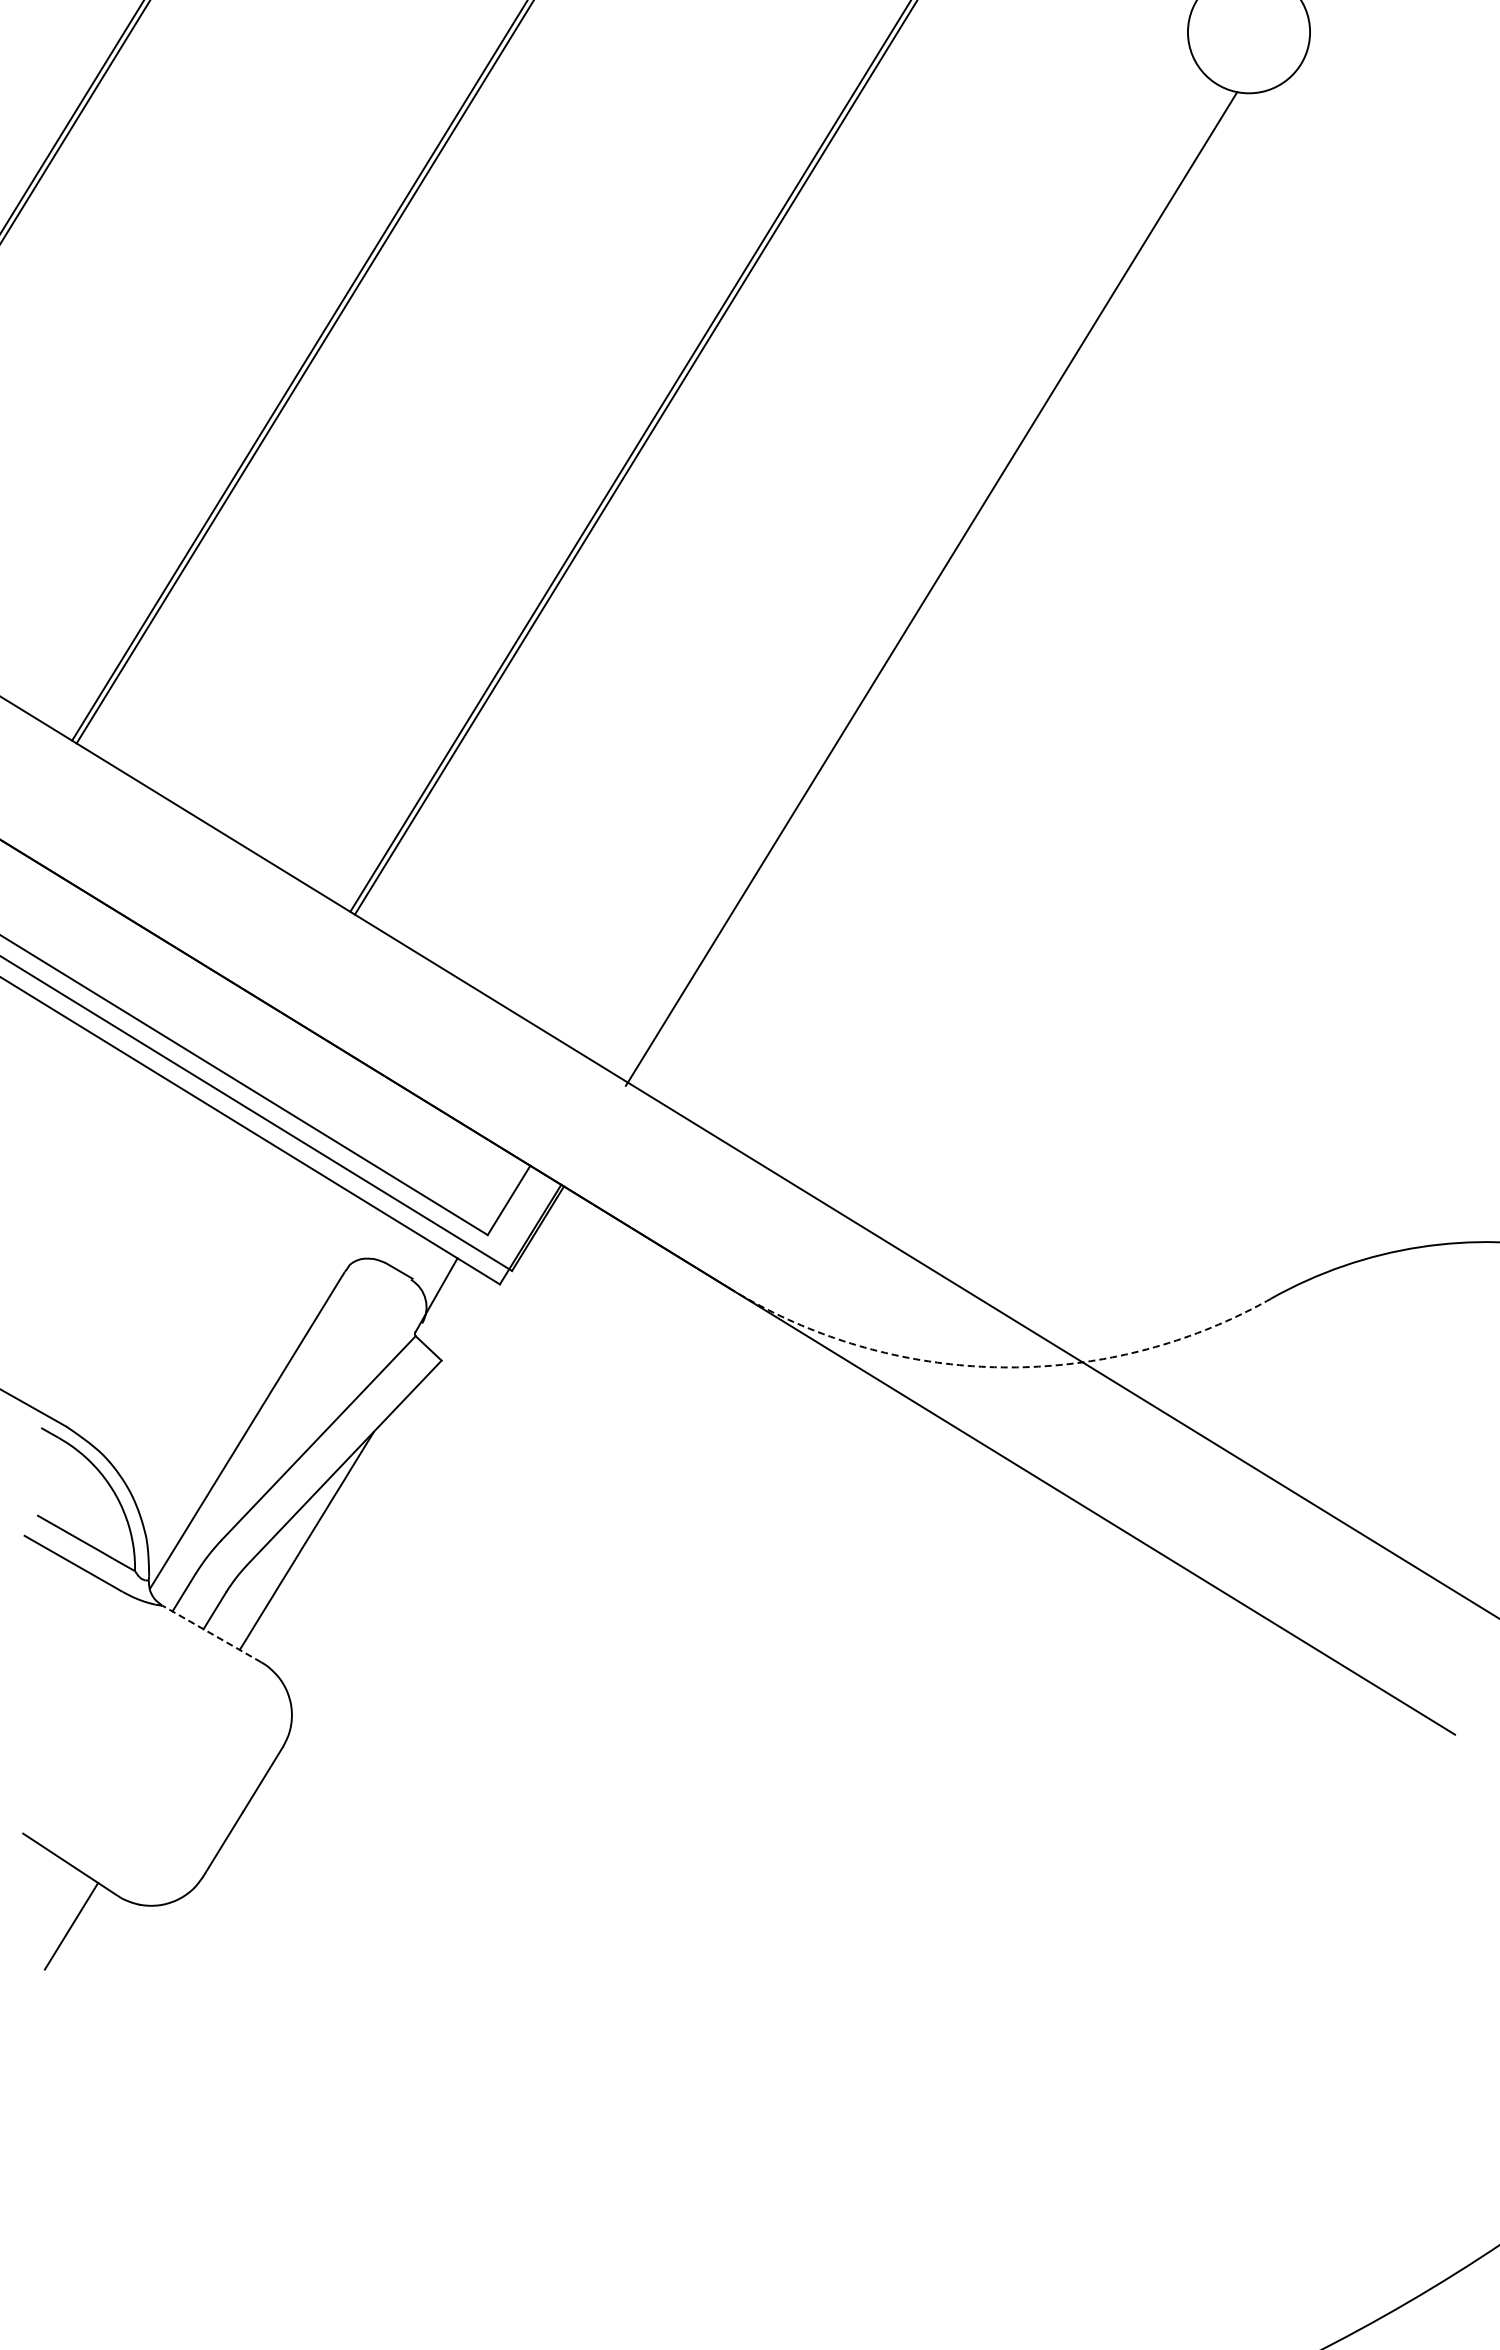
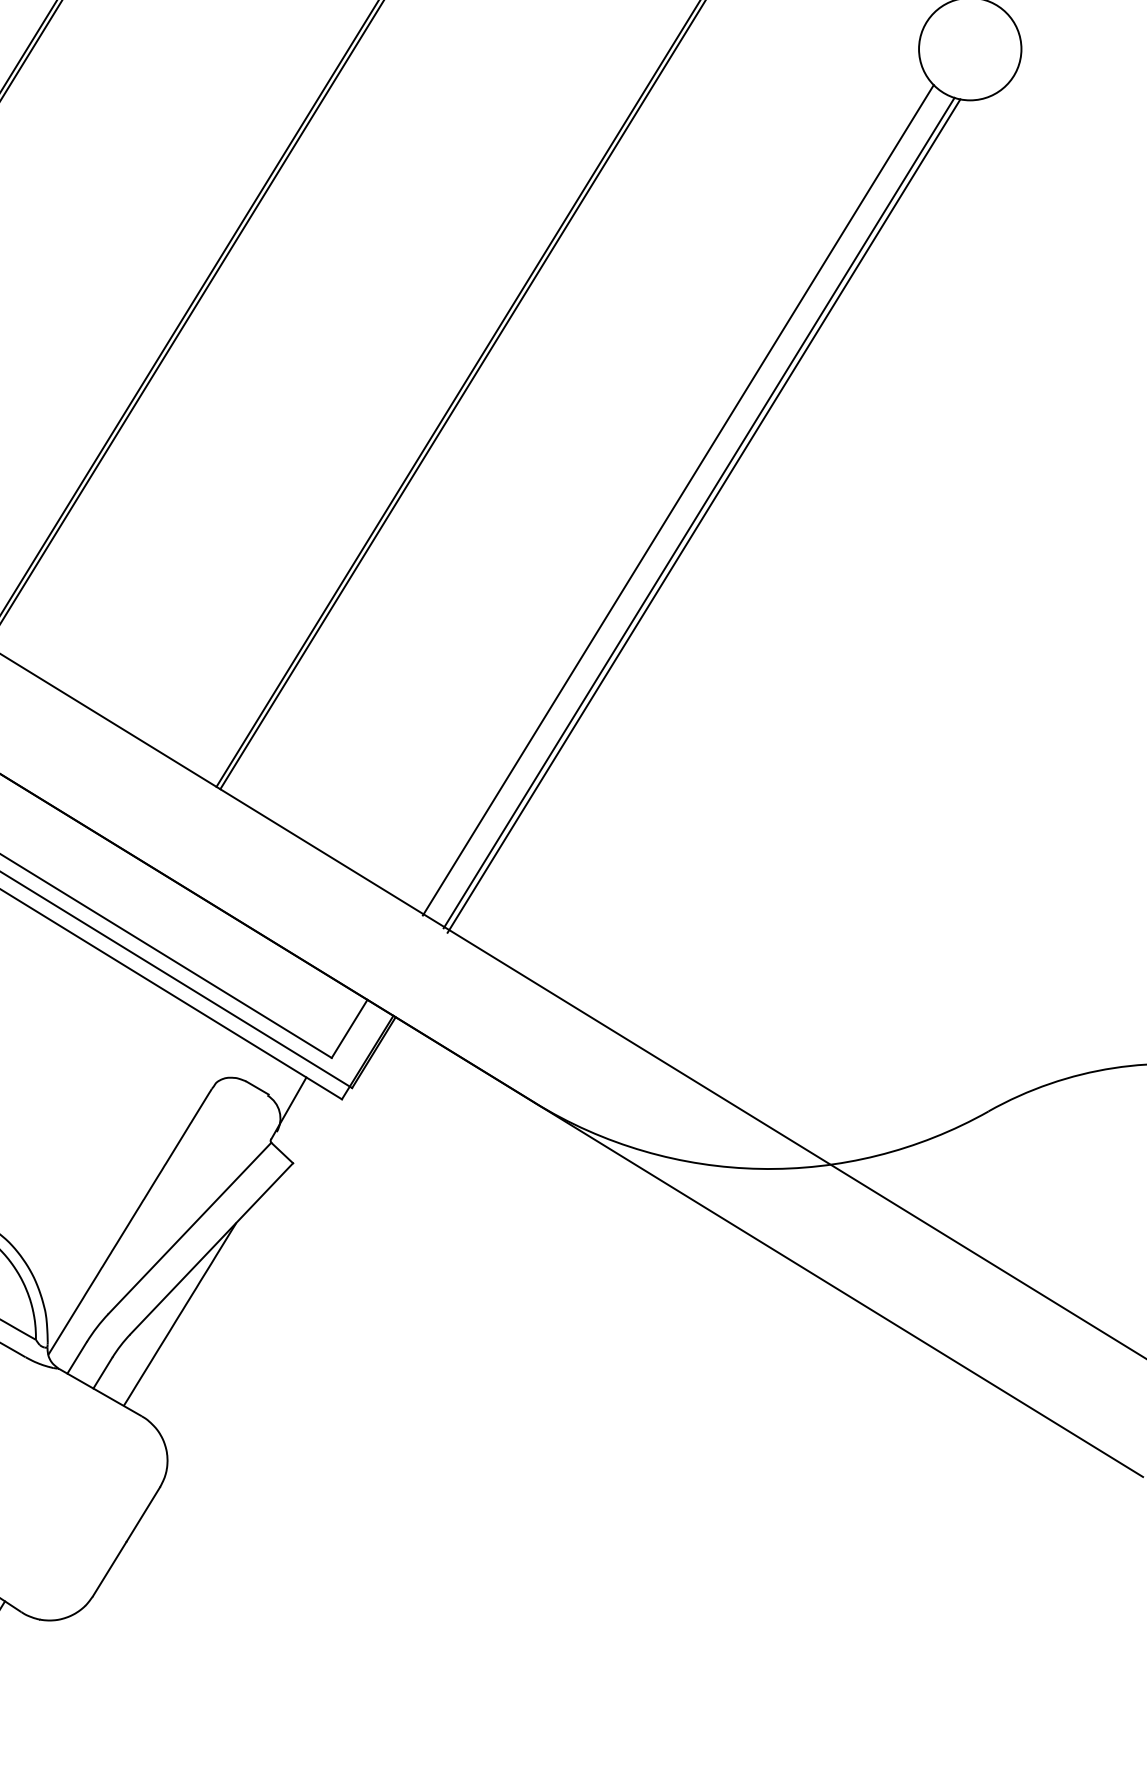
line: (900, 570) -> (677, 500), added
line: (925, 585) -> (698, 513), added
arc: (998, 1367) -> (760, 1169), dashed -> solid
line: (211, 1633) -> (100, 1392), dashed -> solid

